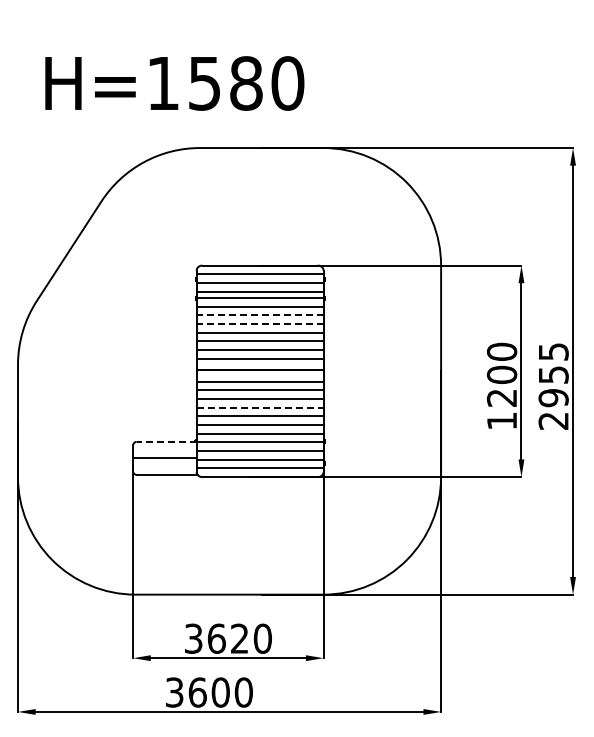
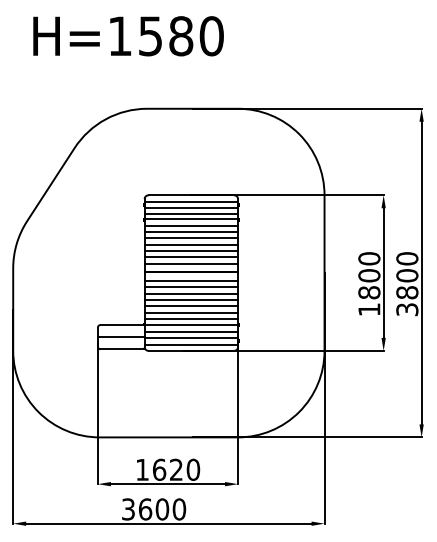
text: (174, 83) -> (128, 36), moved
line: (259, 315) -> (190, 232), dashed -> solid
line: (259, 324) -> (190, 238), dashed -> solid
text: (553, 385) -> (407, 283), 2955 -> 3800
text: (502, 398) -> (369, 293), 1200 -> 1800
line: (260, 407) -> (191, 299), dashed -> solid
line: (166, 441) -> (122, 324), dashed -> solid
text: (193, 638) -> (142, 469), 3620 -> 1620

